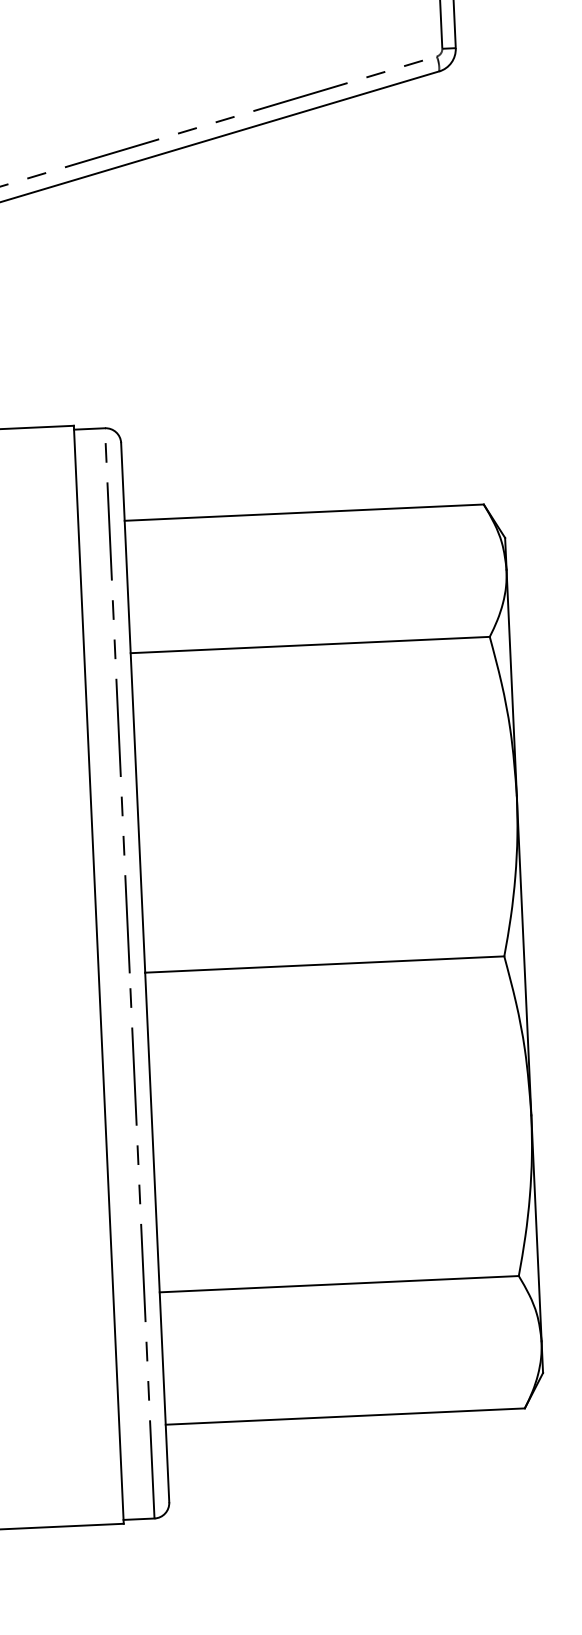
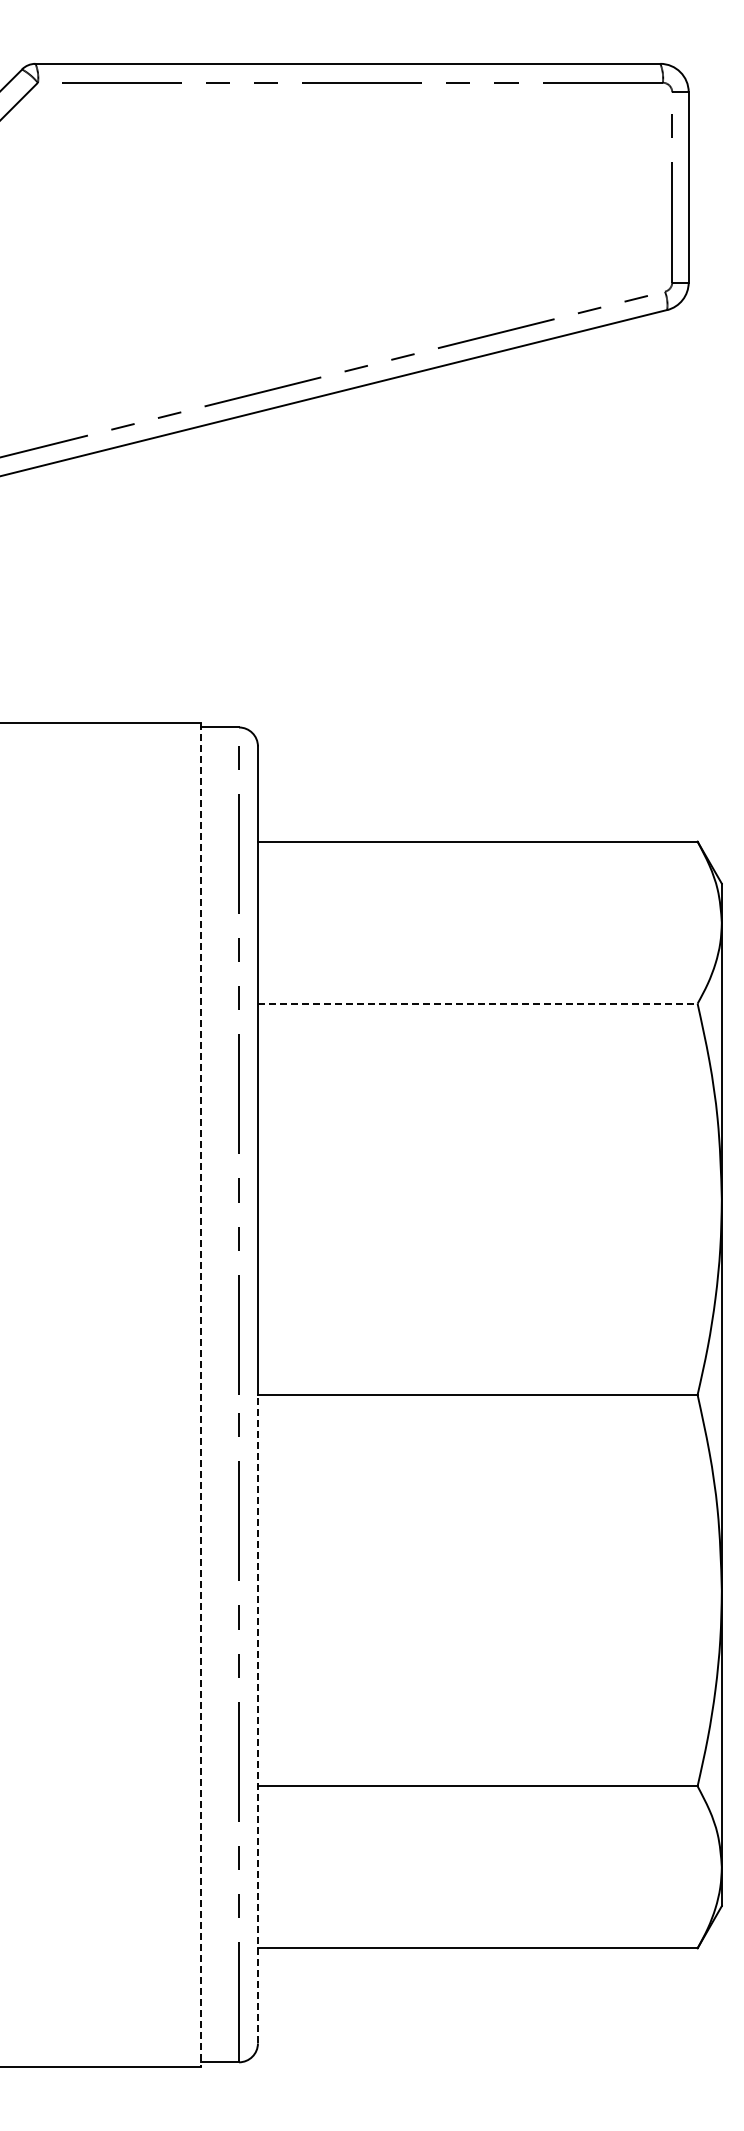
line: (310, 644) -> (477, 1003), solid -> dashed
line: (99, 975) -> (201, 1395), solid -> dashed
line: (156, 1237) -> (257, 1718), solid -> dashed

